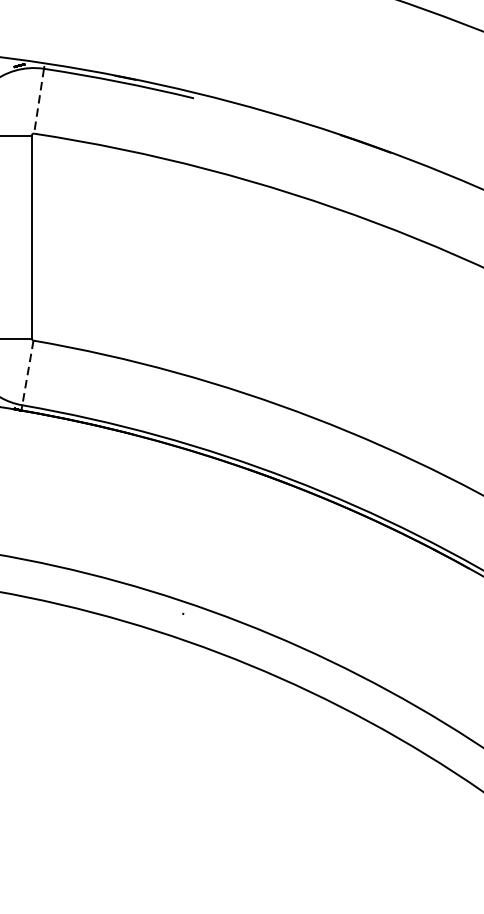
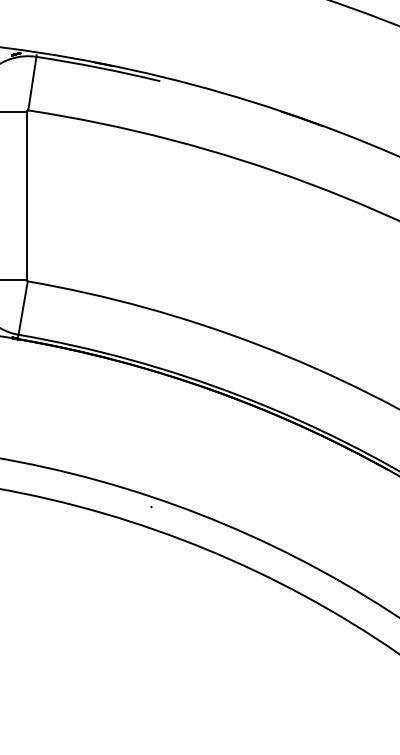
line: (39, 102) -> (32, 84), dashed -> solid
line: (28, 373) -> (23, 308), dashed -> solid

